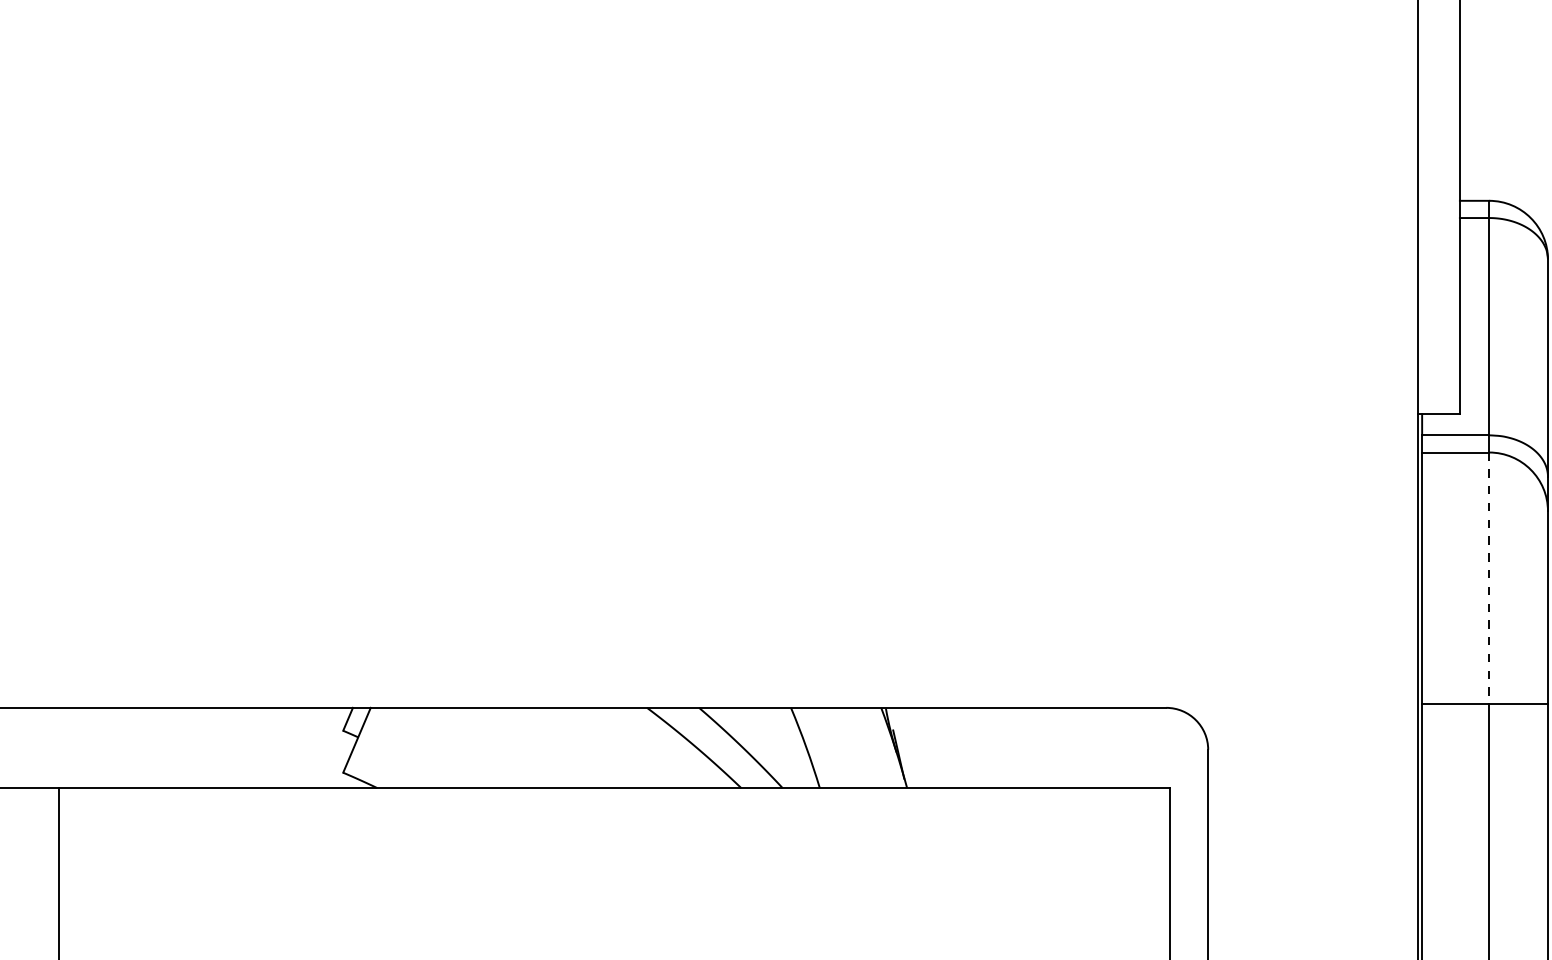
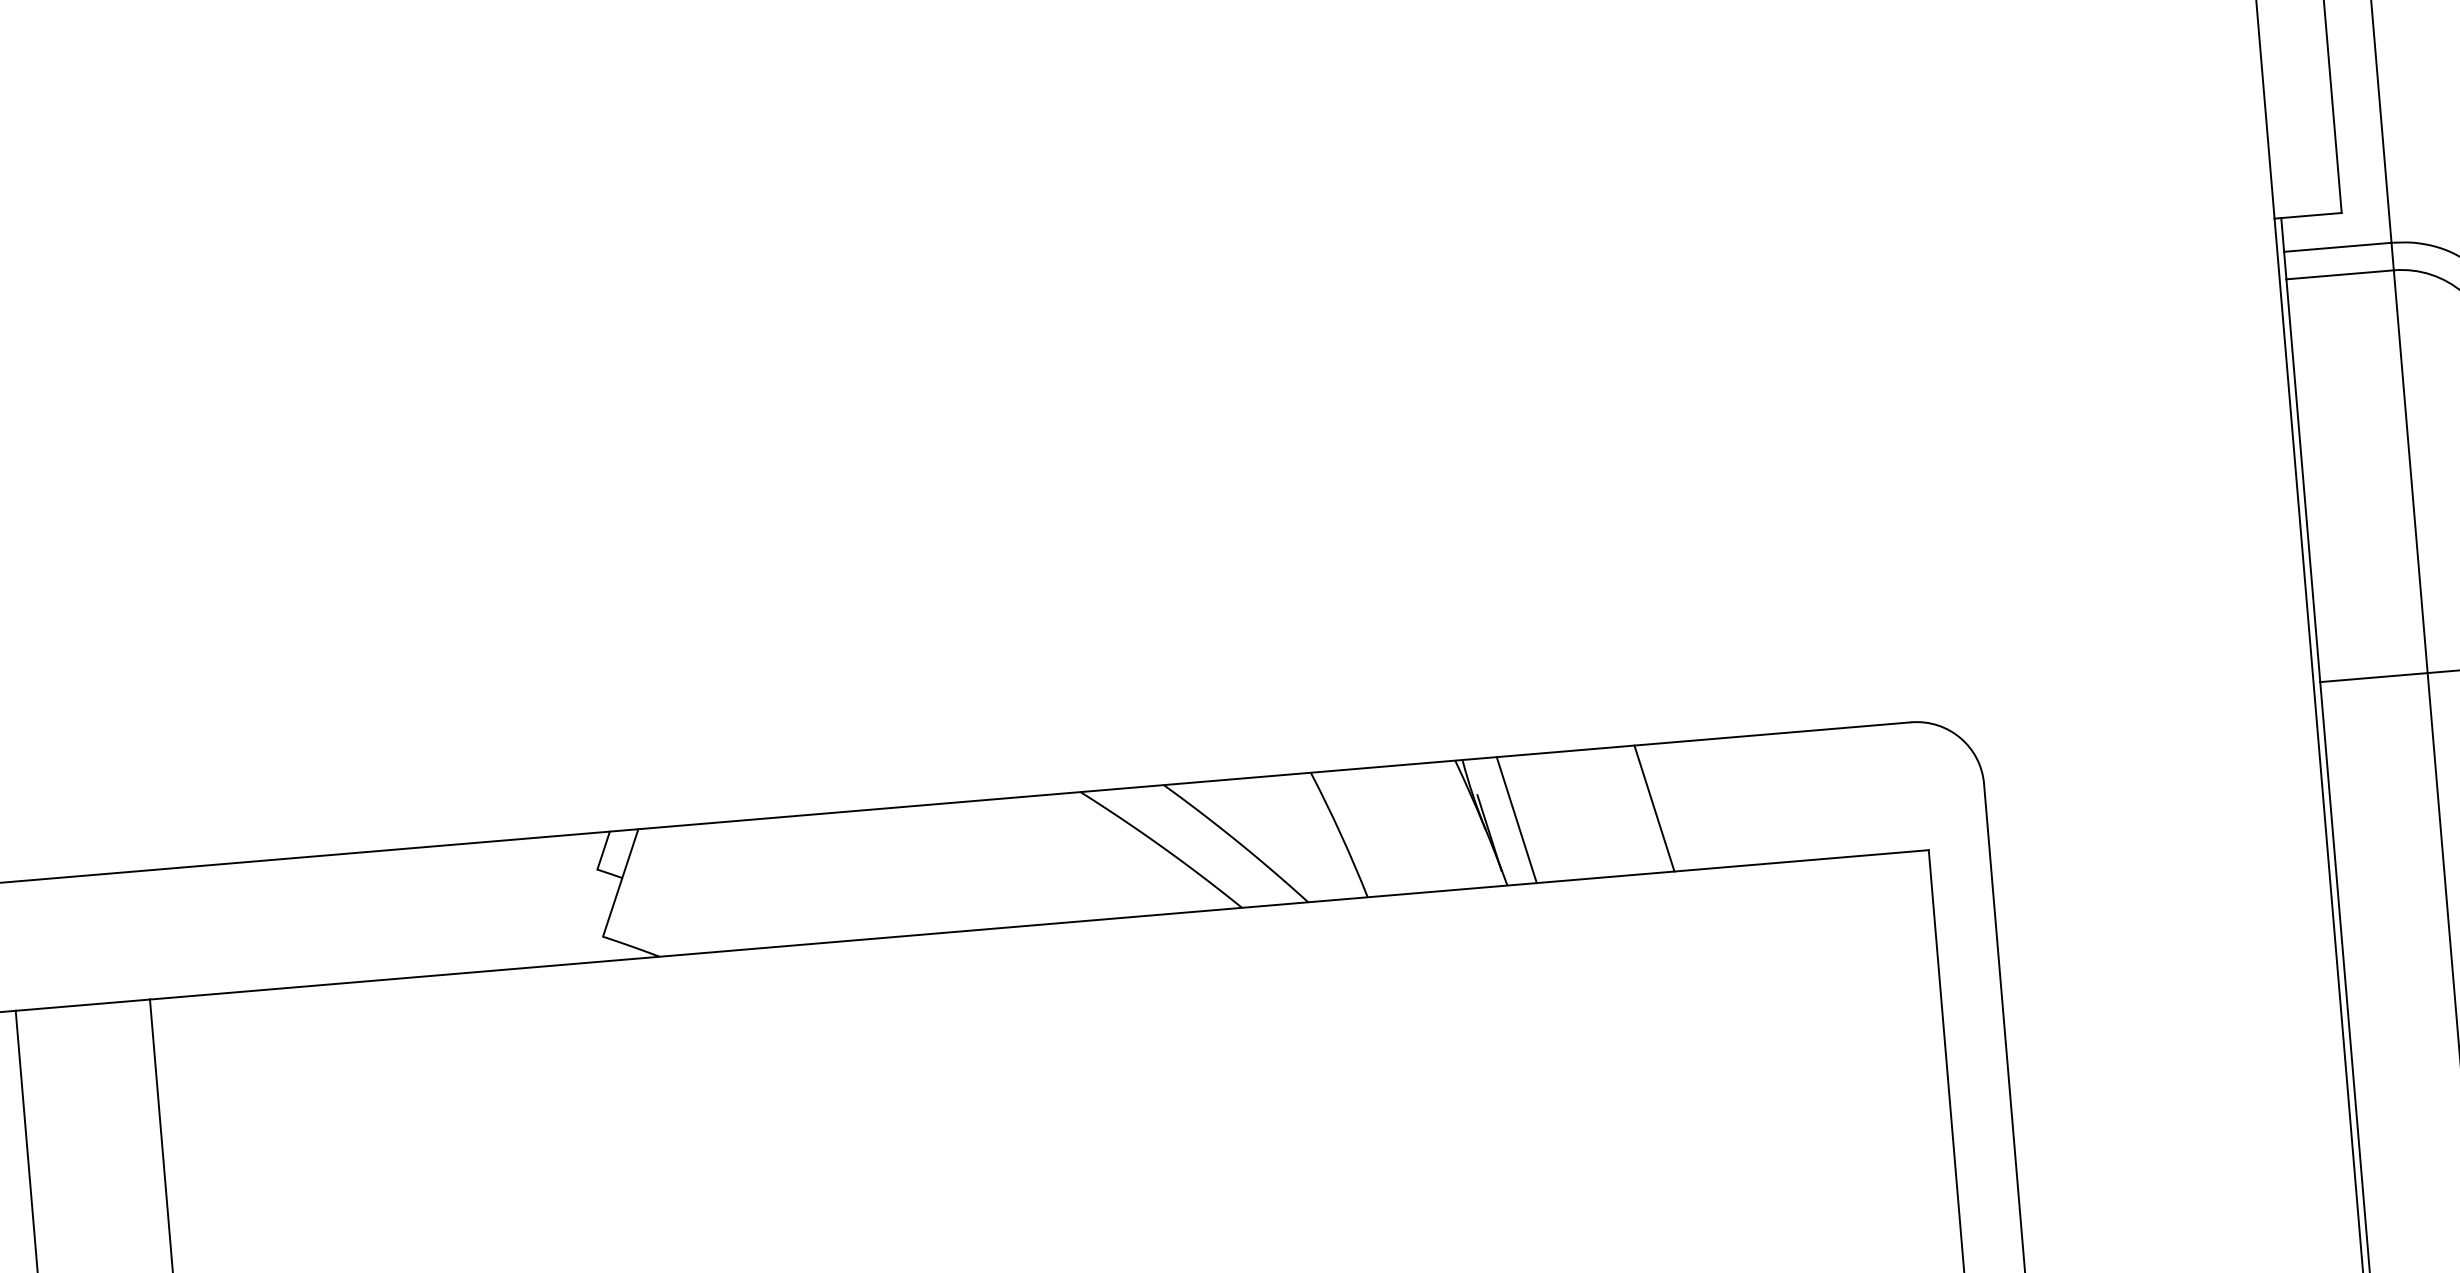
line: (1489, 578) -> (2411, 471), dashed -> solid
line: (916, 747) -> (1516, 819), added
line: (1002, 747) -> (1654, 807), added

